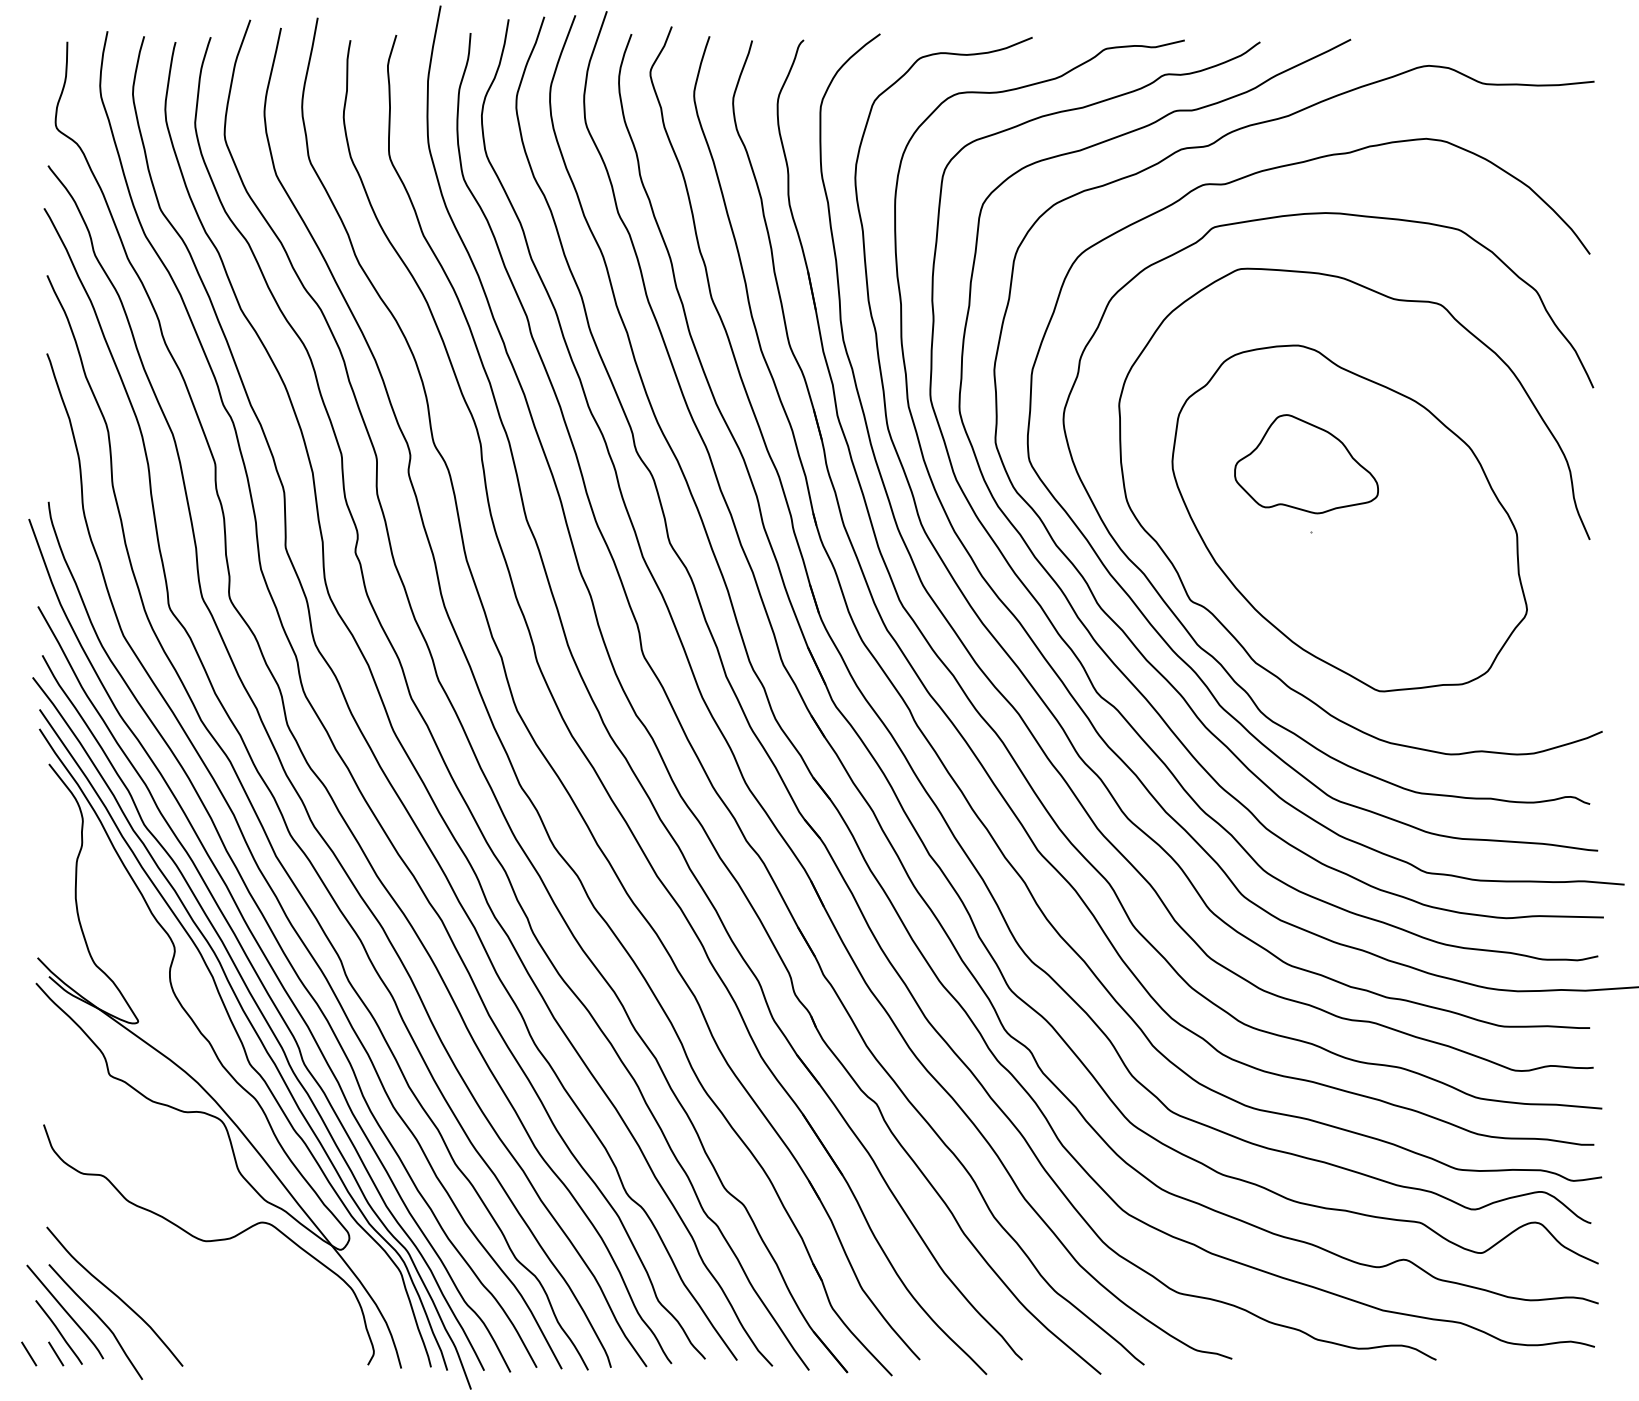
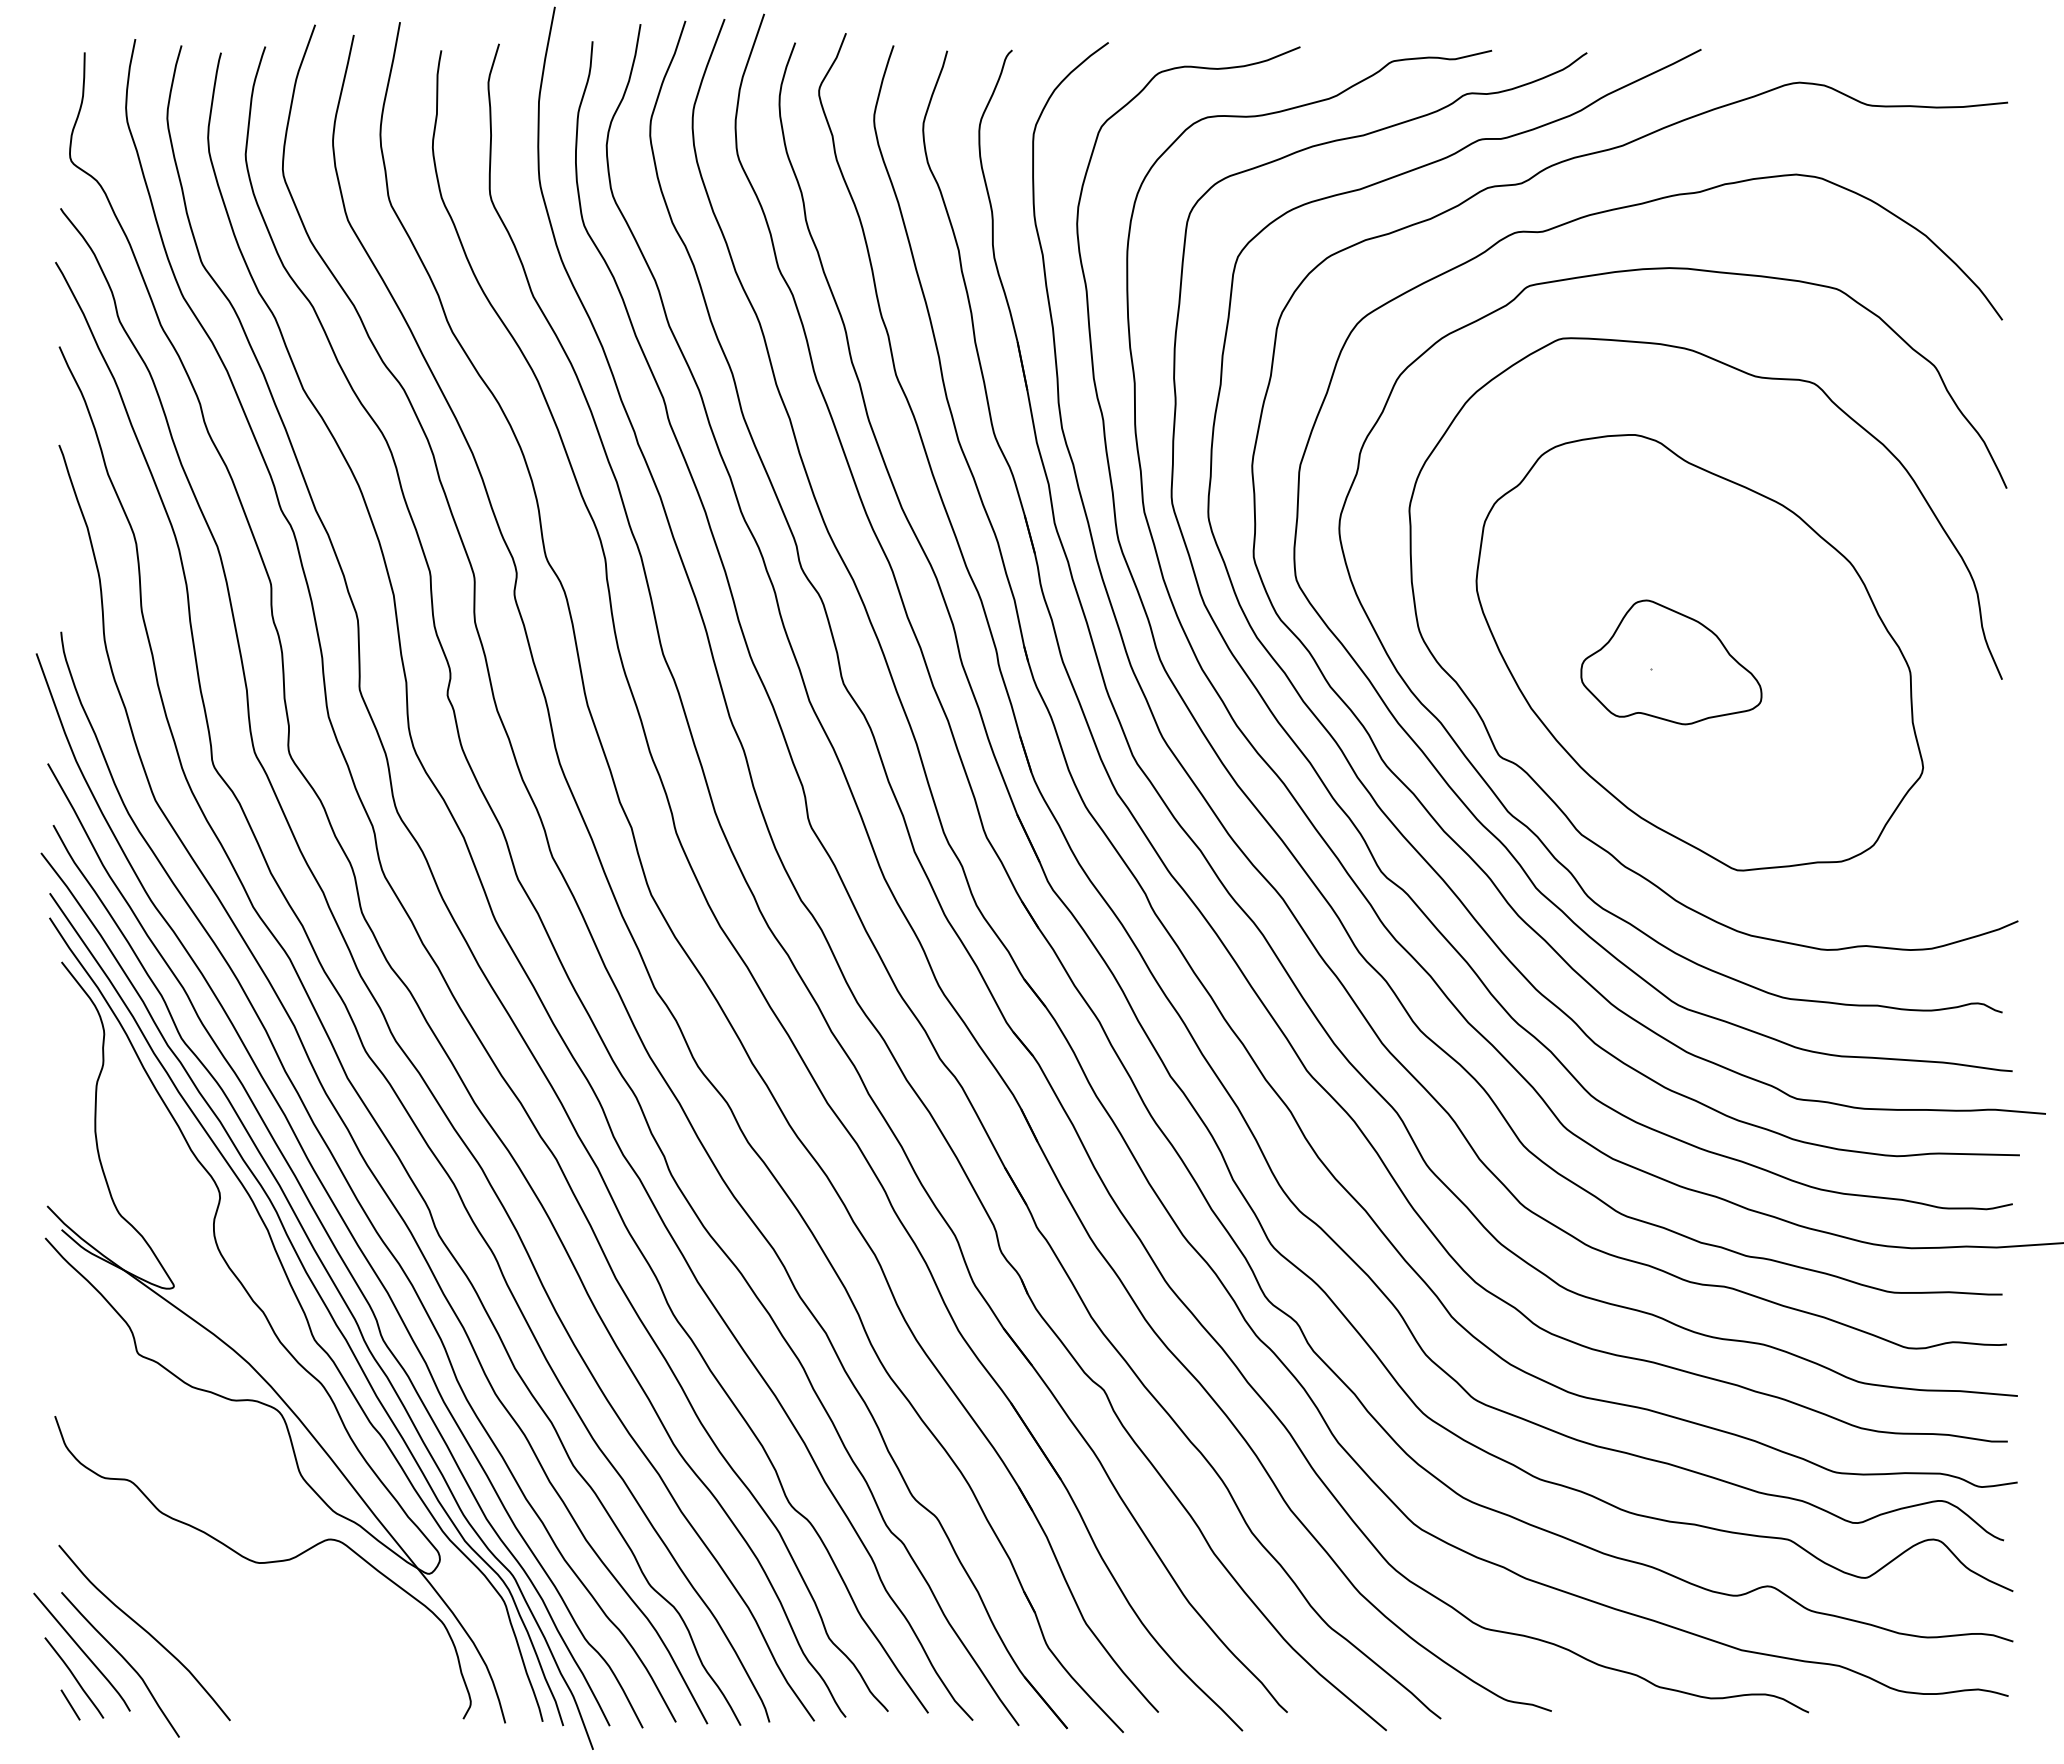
part: (1306, 464) -> (1671, 662), moved
line: (29, 1353) -> (36, 1704), removed

